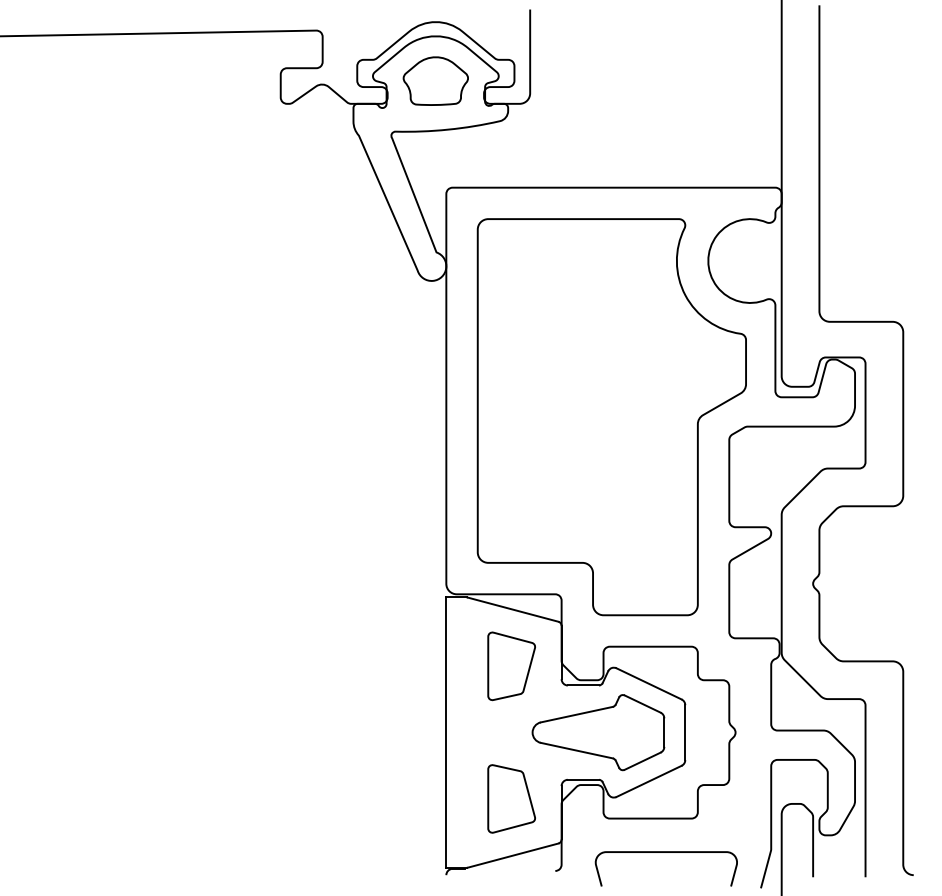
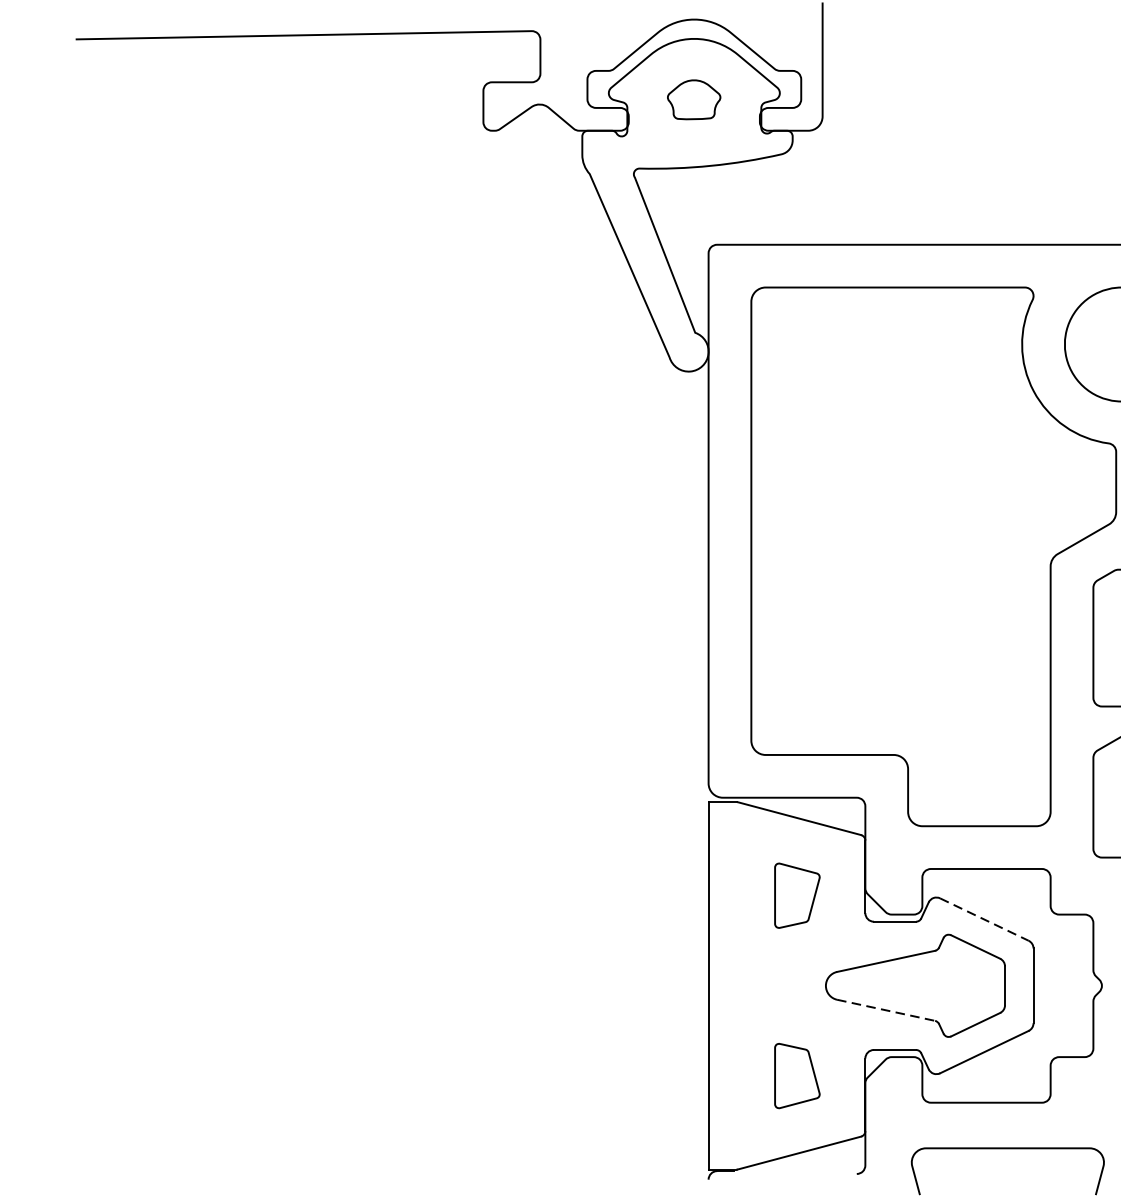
part: (435, 80) -> (693, 99), size x0.6
part: (511, 666) -> (797, 895), size x0.7
line: (649, 684) -> (984, 920), solid -> dashed
line: (576, 750) -> (885, 1010), solid -> dashed
part: (511, 798) -> (797, 1075), size x0.7

